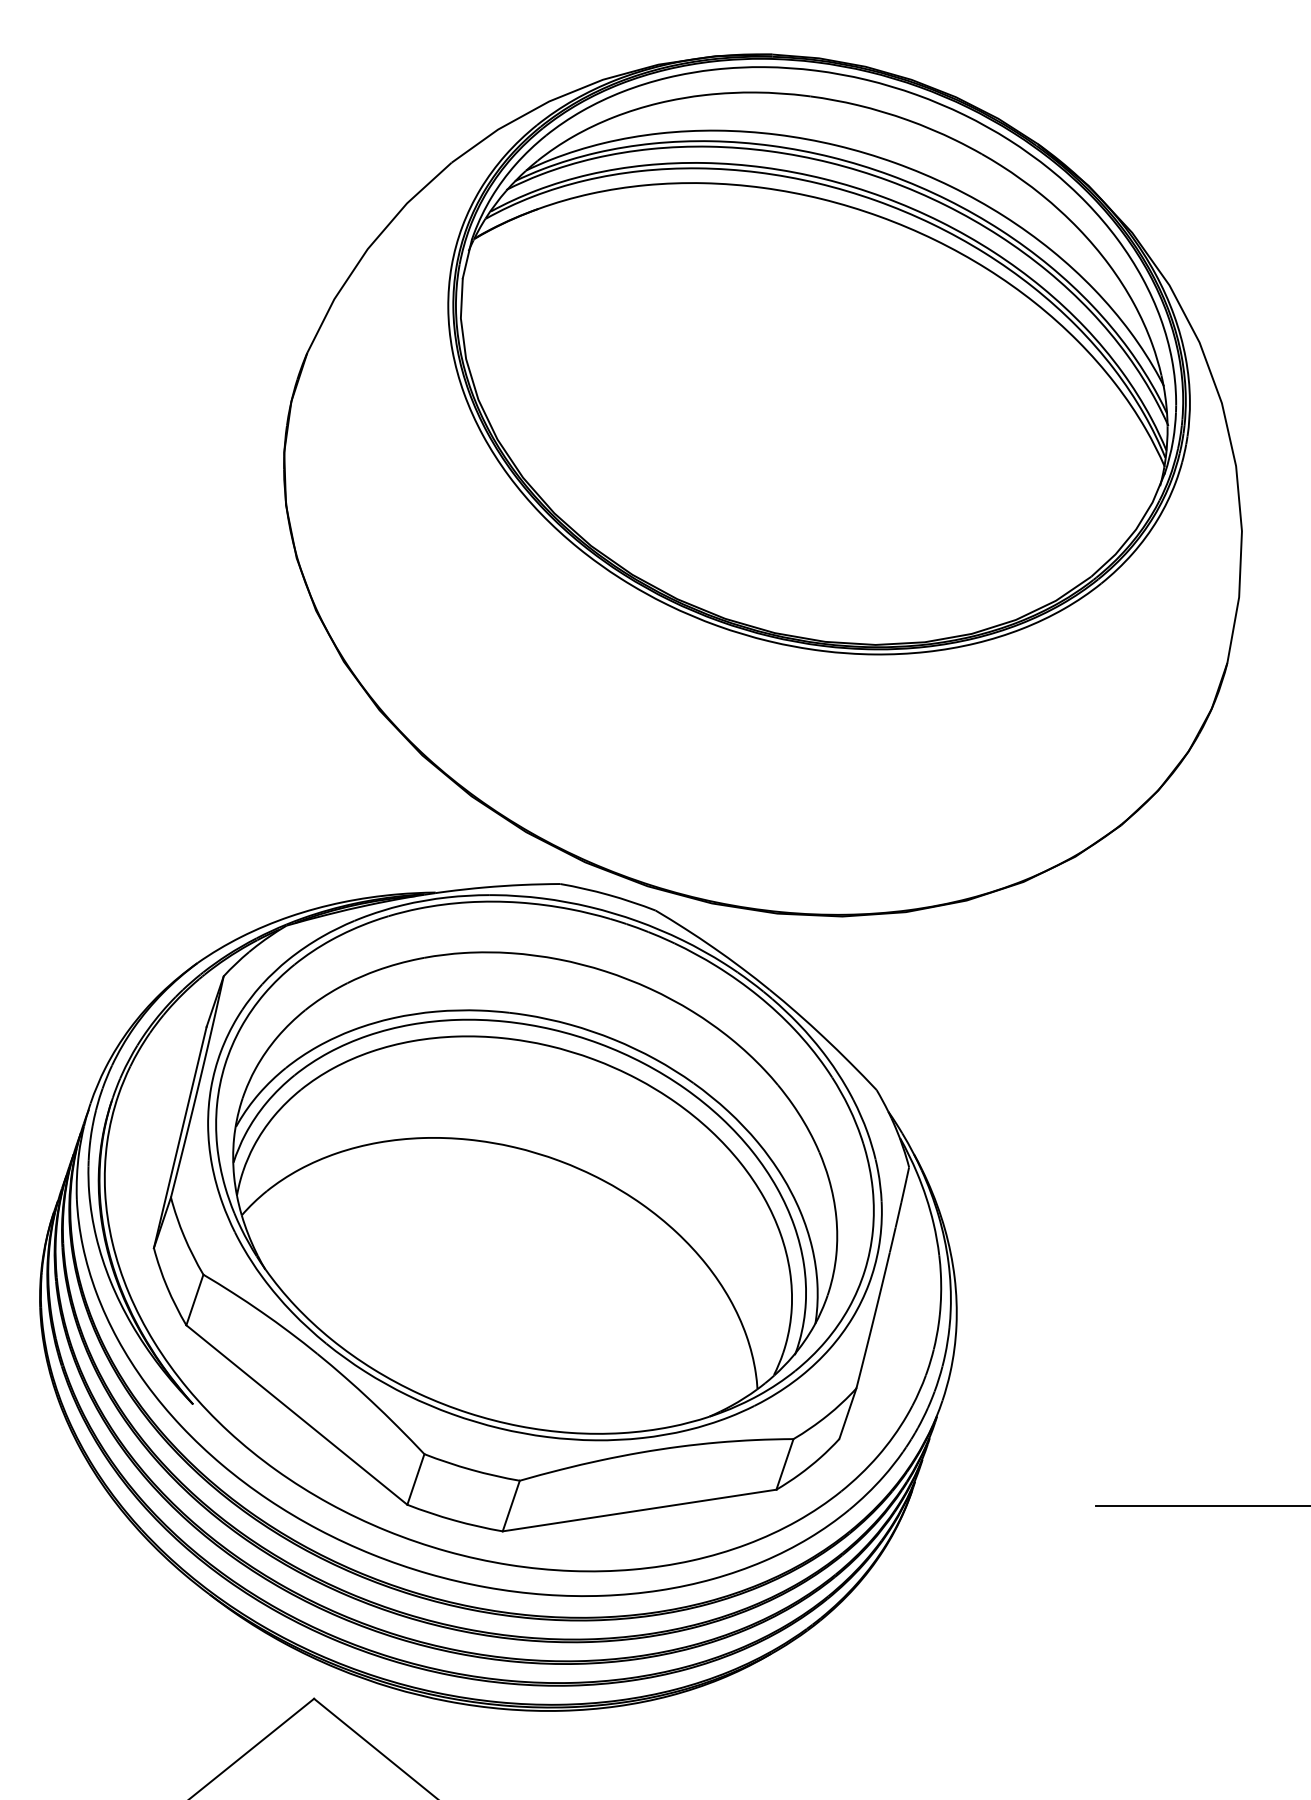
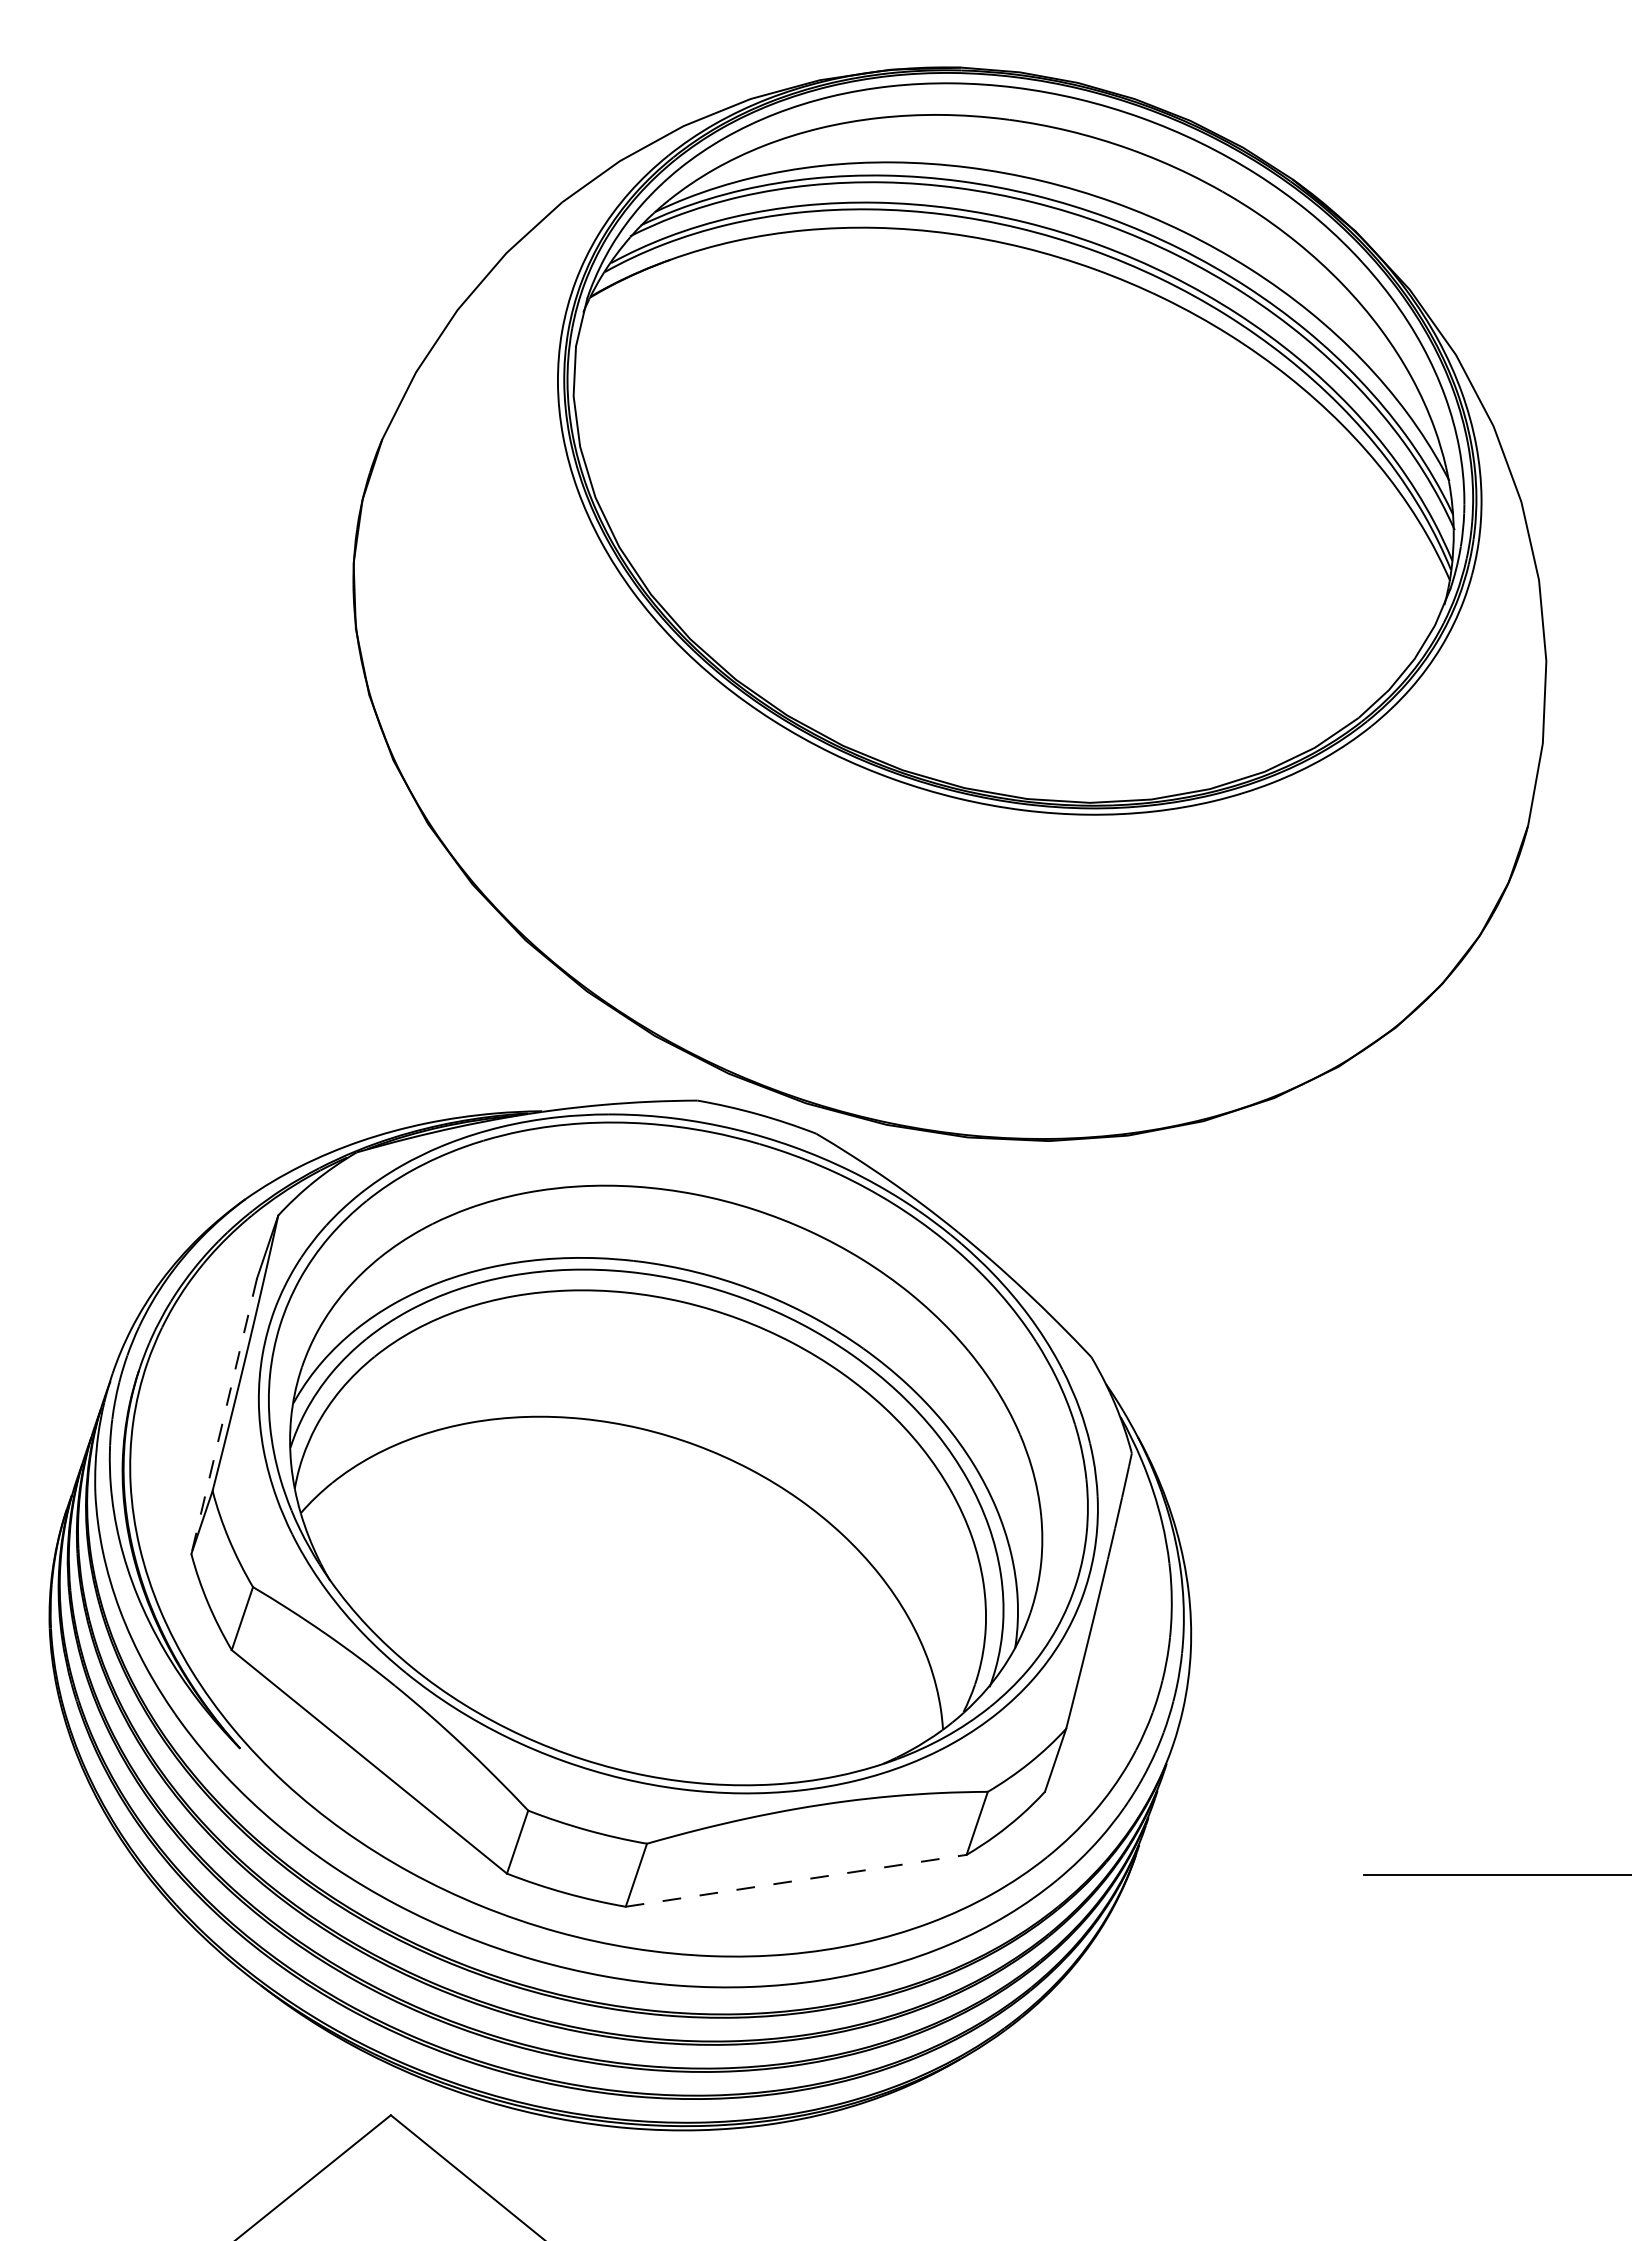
line: (180, 1137) -> (224, 1416), solid -> dashed
line: (639, 1510) -> (796, 1880), solid -> dashed

